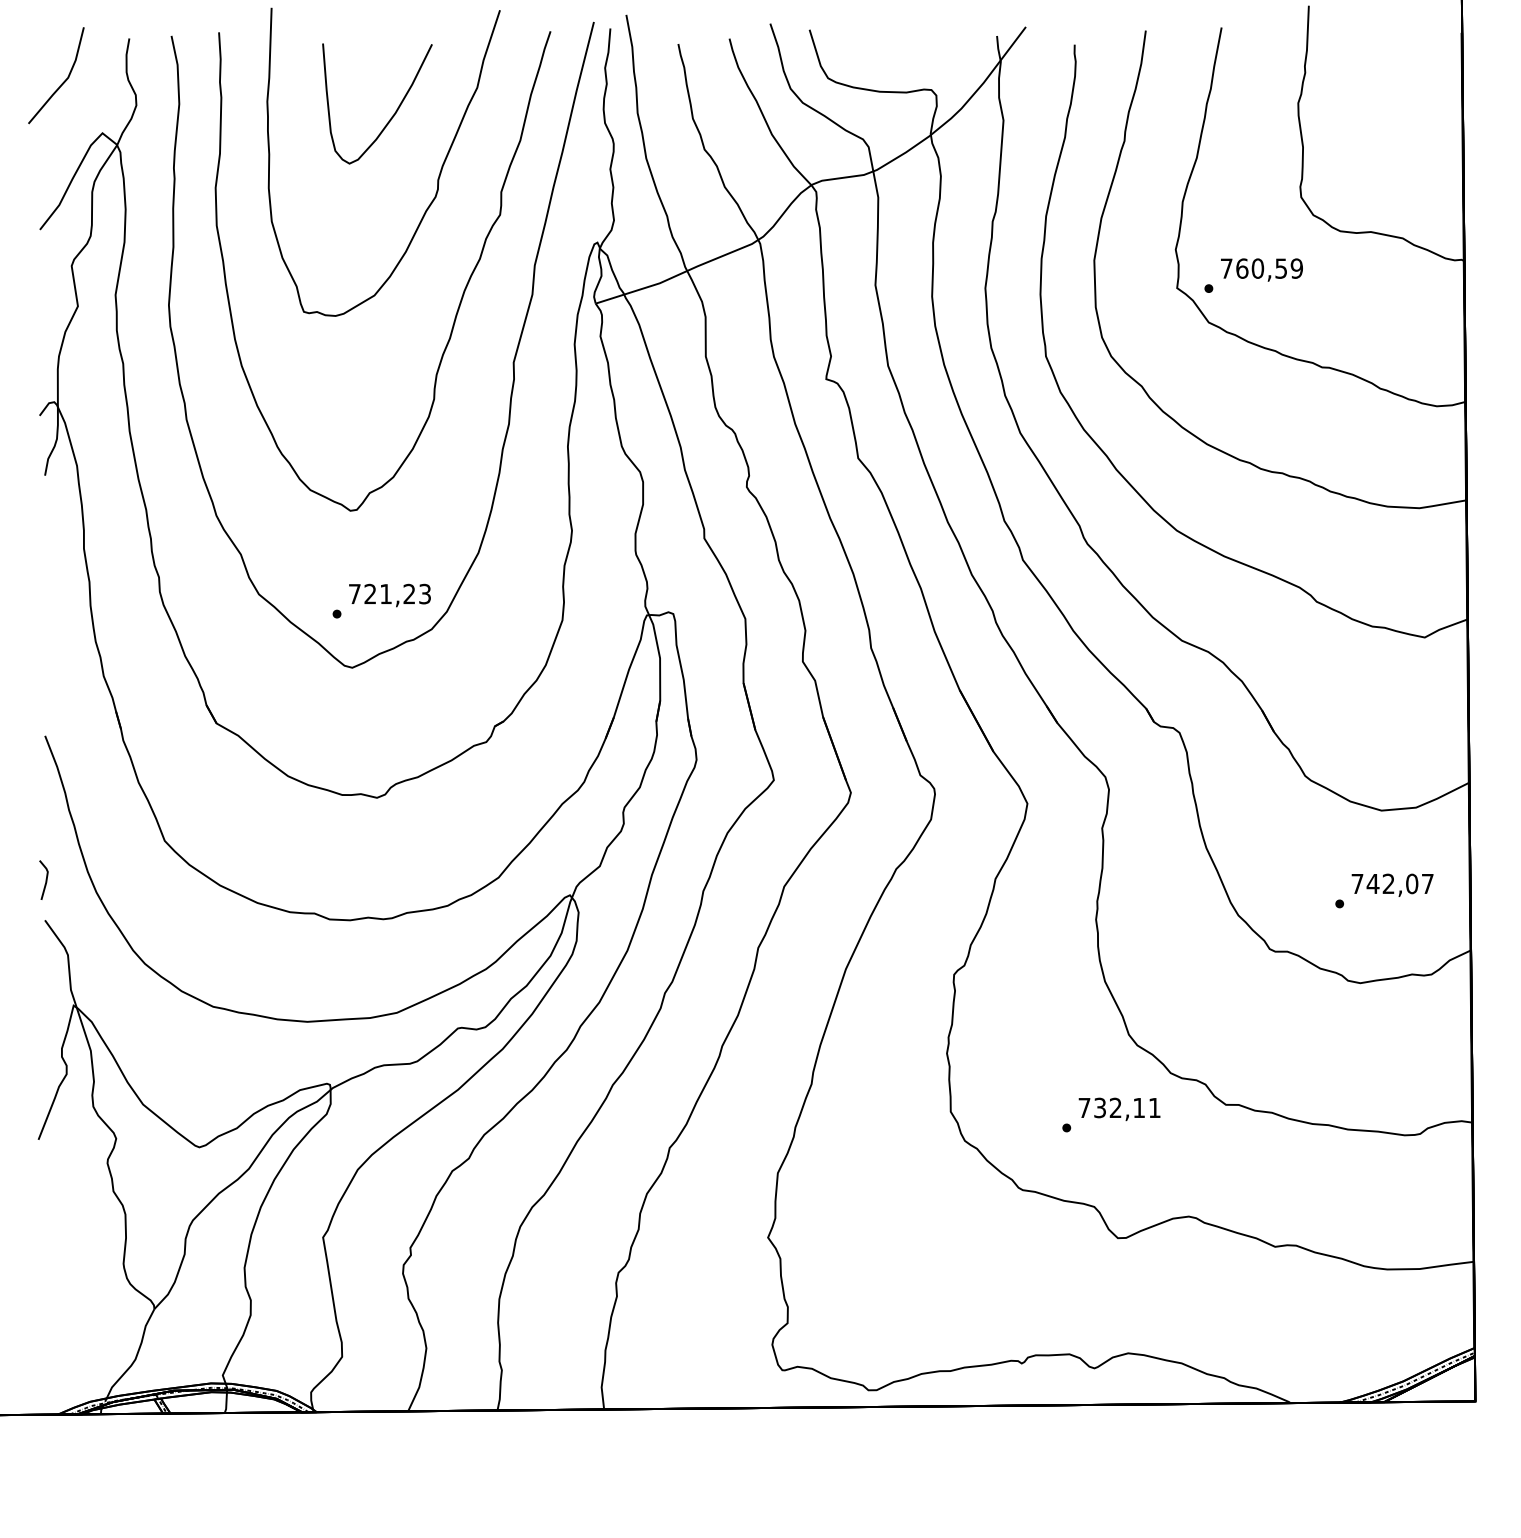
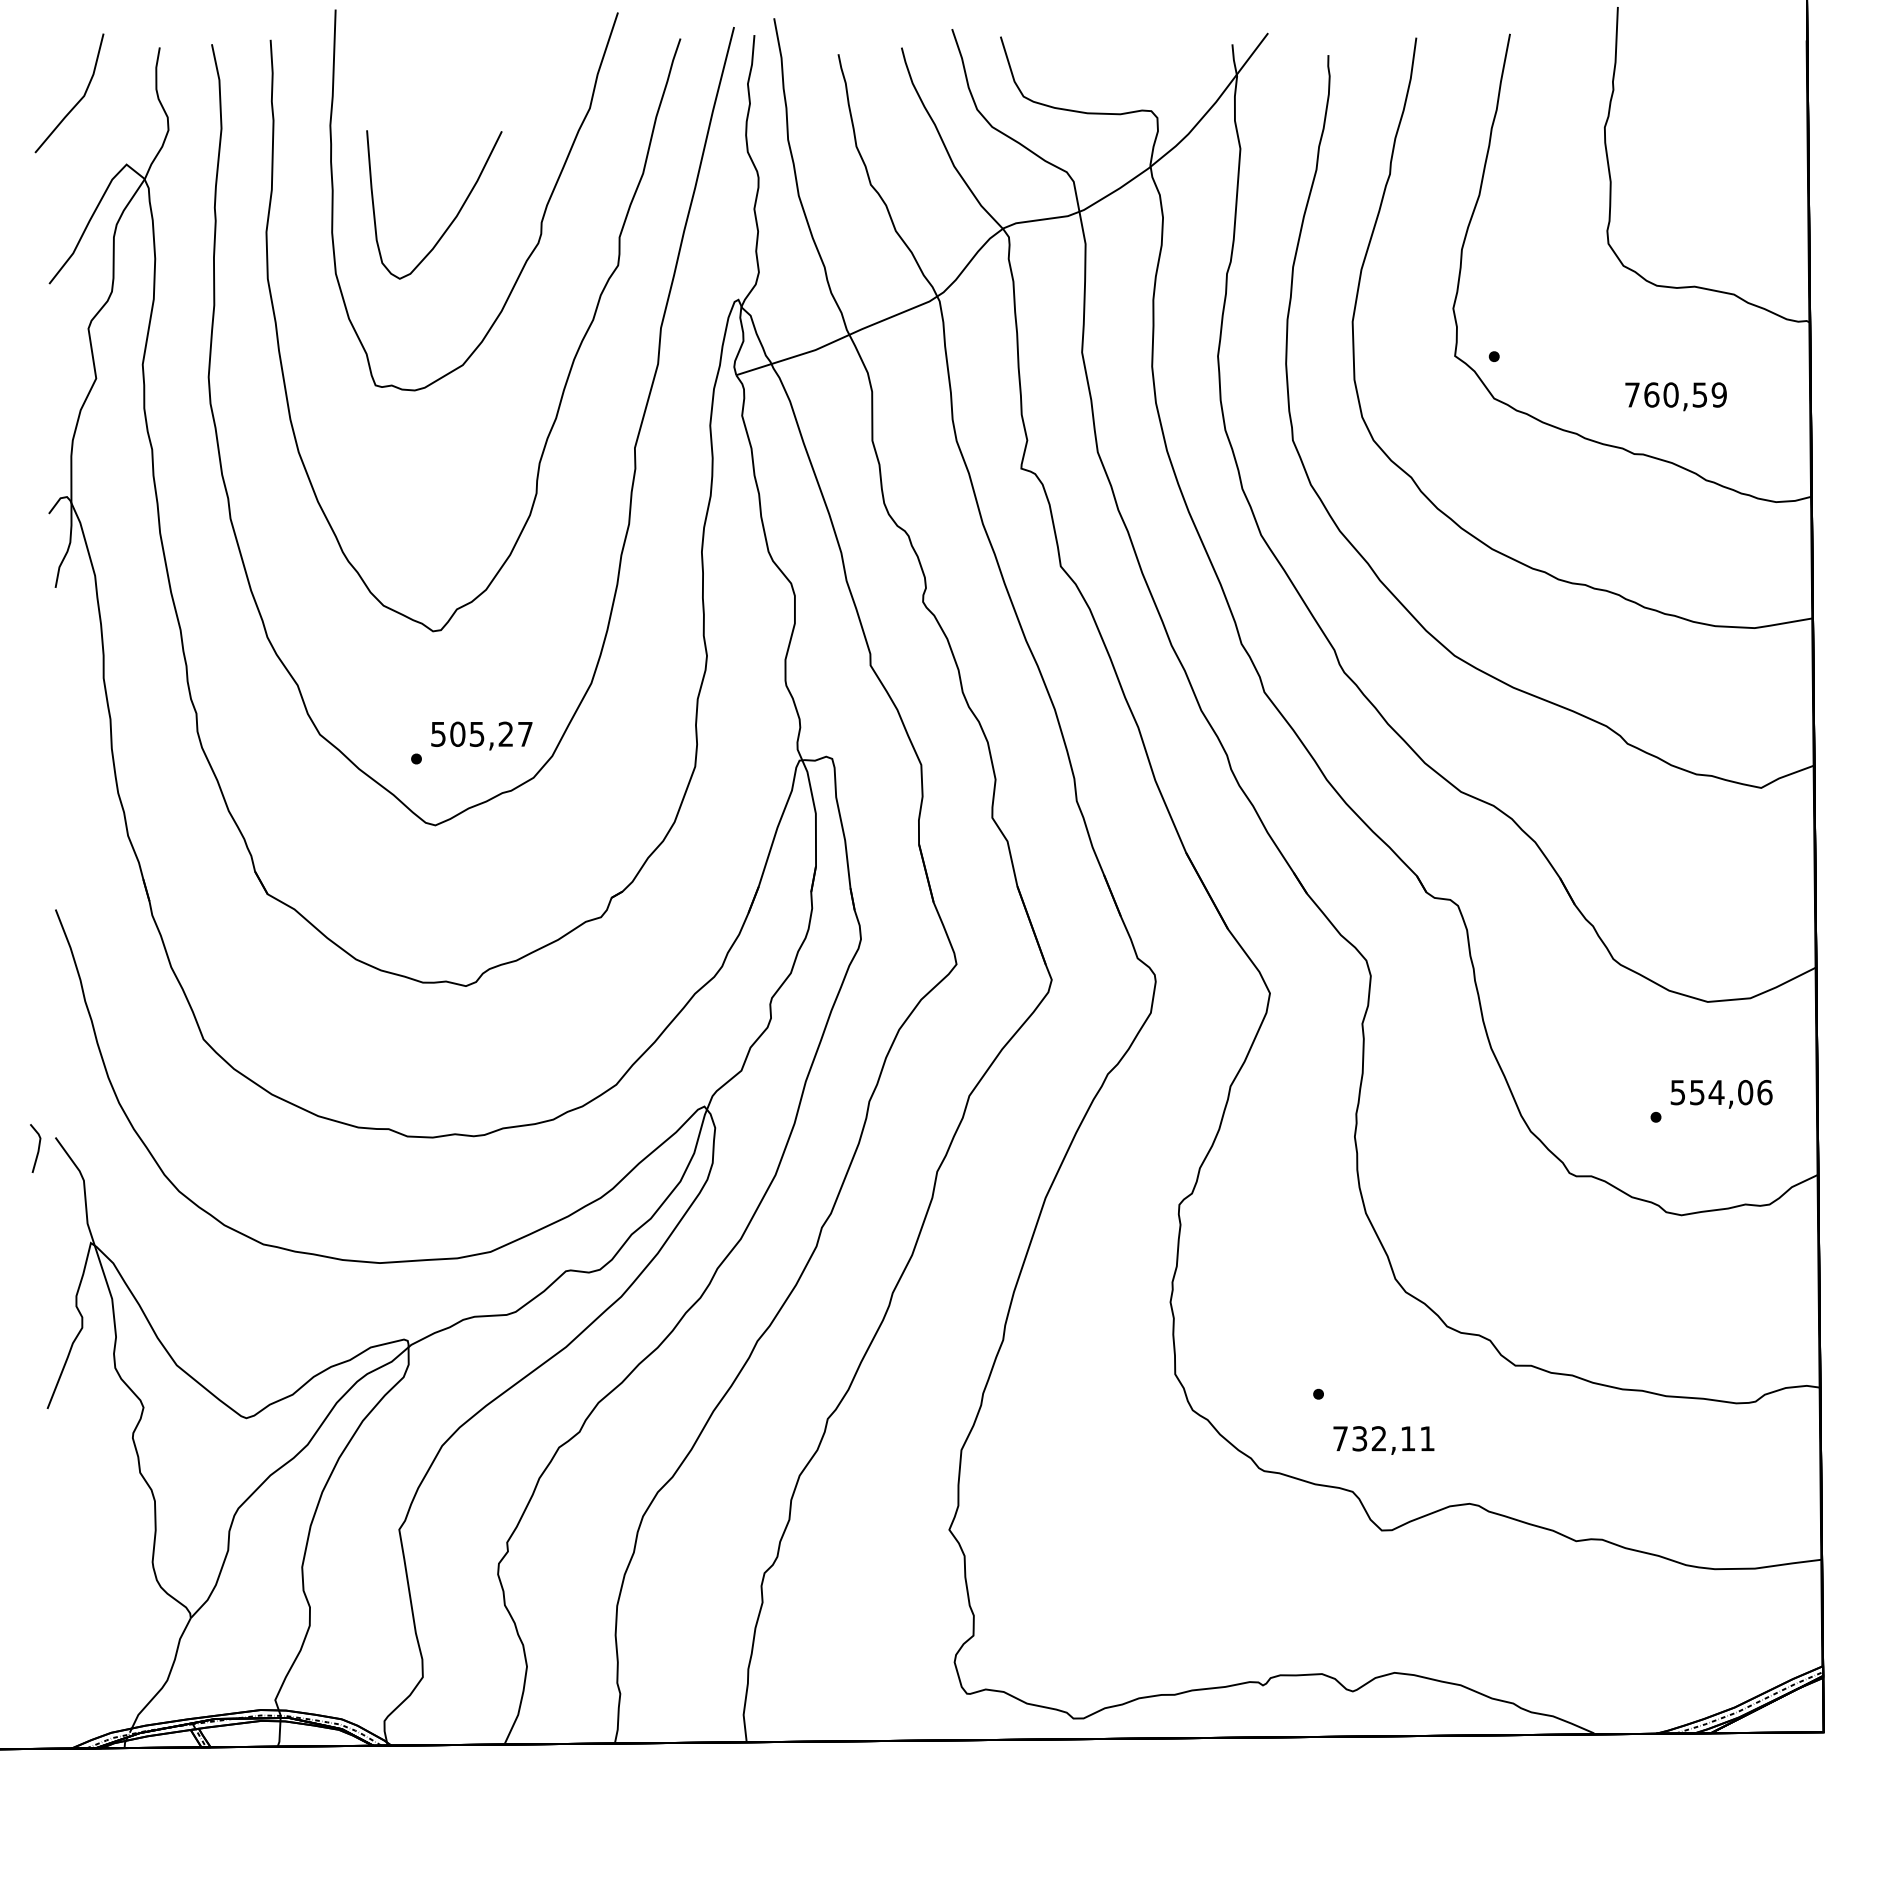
curve: (391, 116) -> (451, 220), moved
text: (1261, 269) -> (1675, 396), moved
text: (389, 593) -> (481, 733), 721,23 -> 505,27
line: (45, 879) -> (37, 1147), moved
text: (1392, 883) -> (1721, 1092), 742,07 -> 554,06
text: (1119, 1109) -> (1383, 1440), moved

